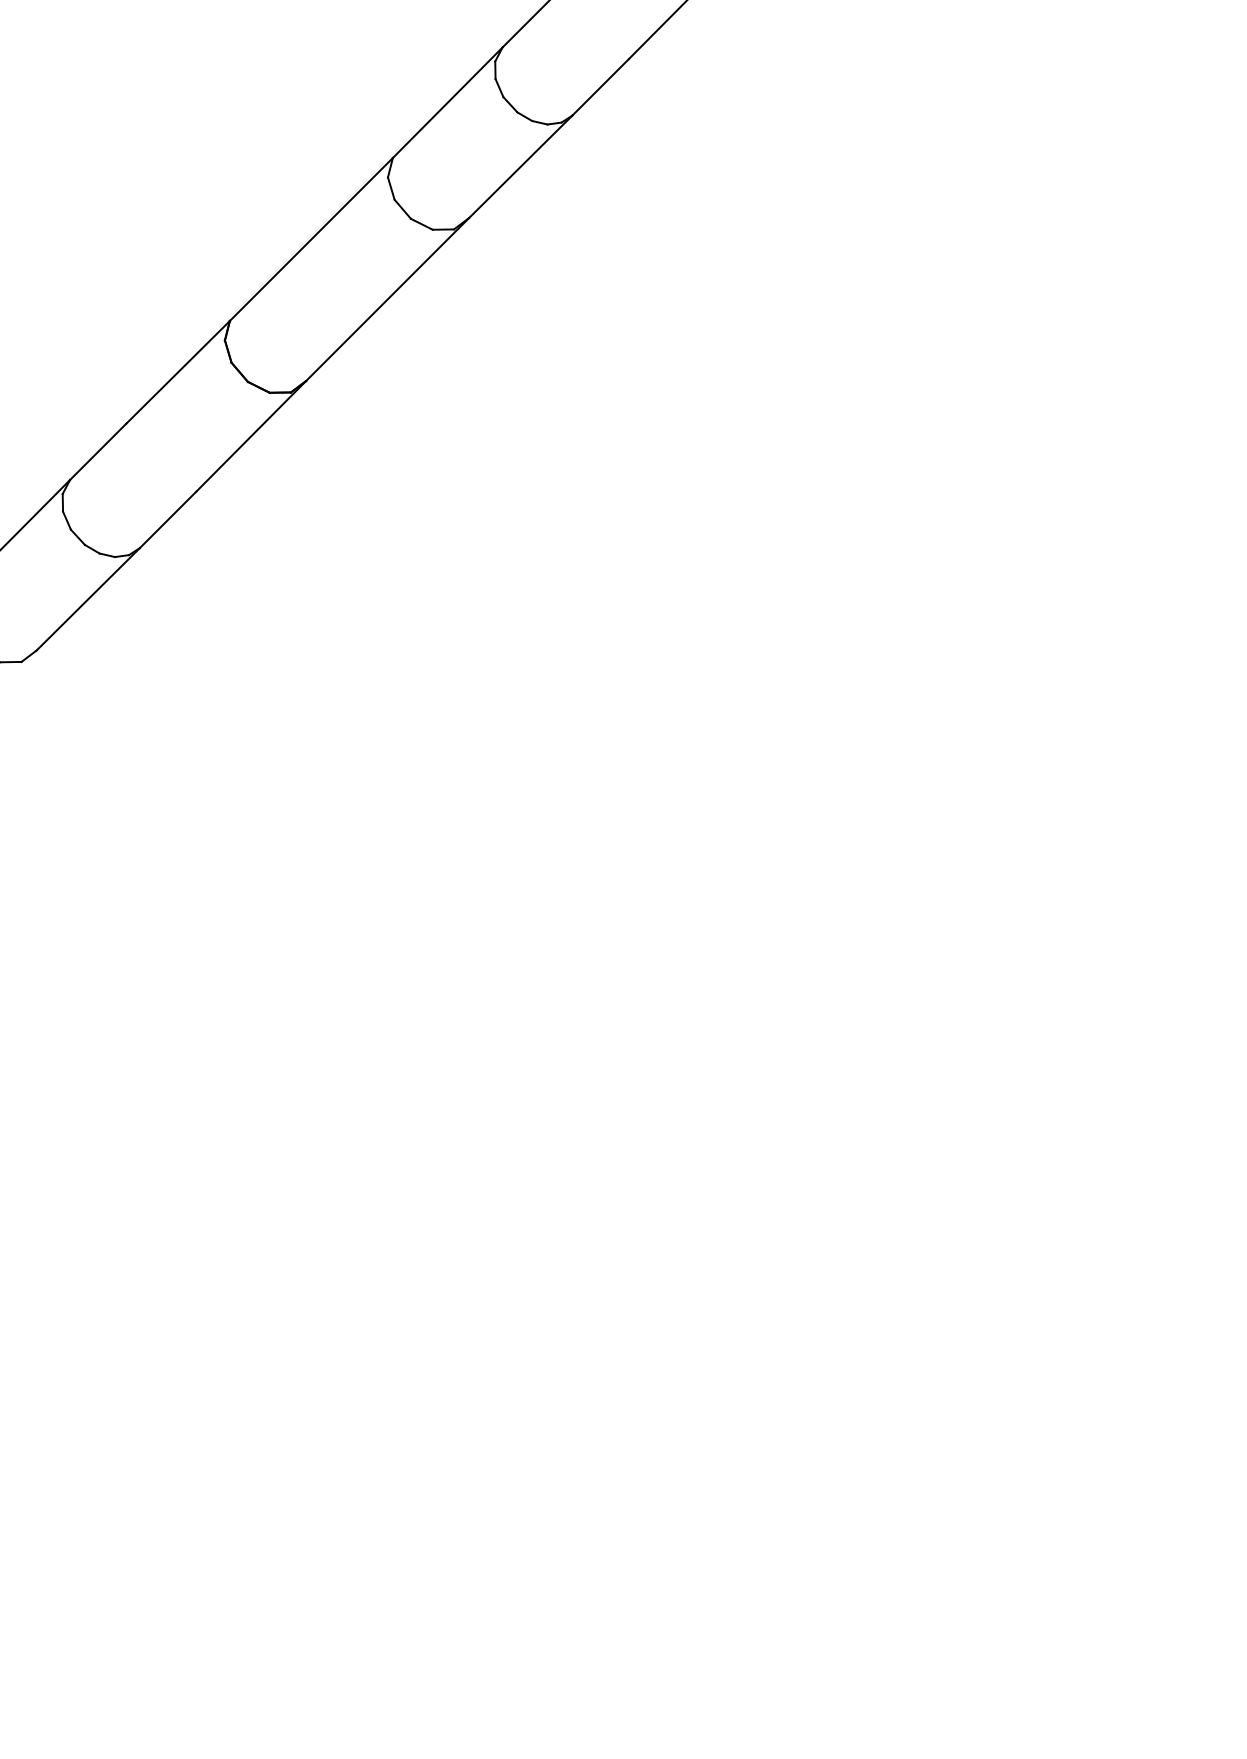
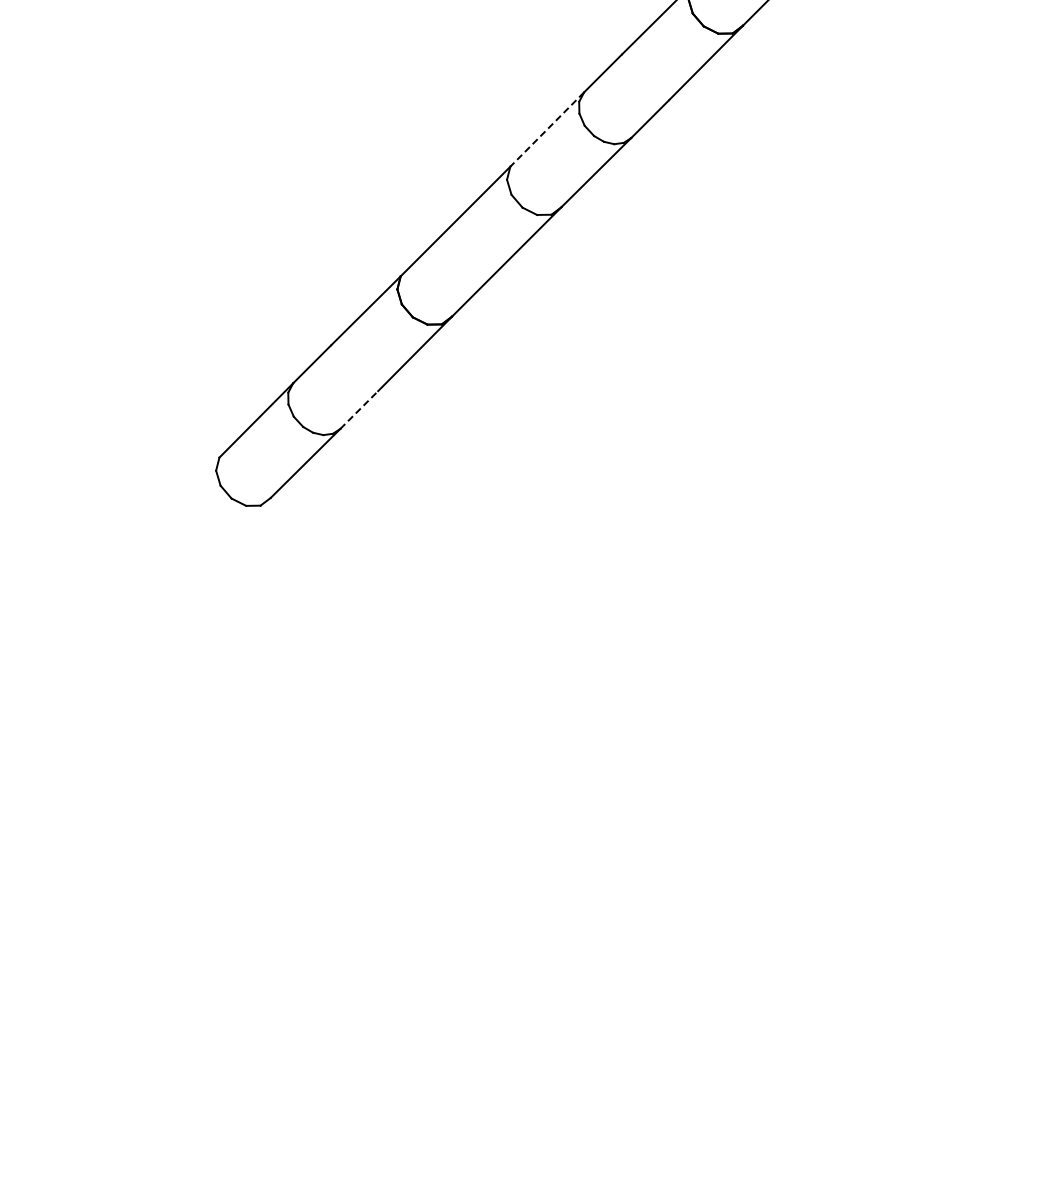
line: (446, 102) -> (546, 129), solid -> dashed
line: (168, 520) -> (359, 410), solid -> dashed

